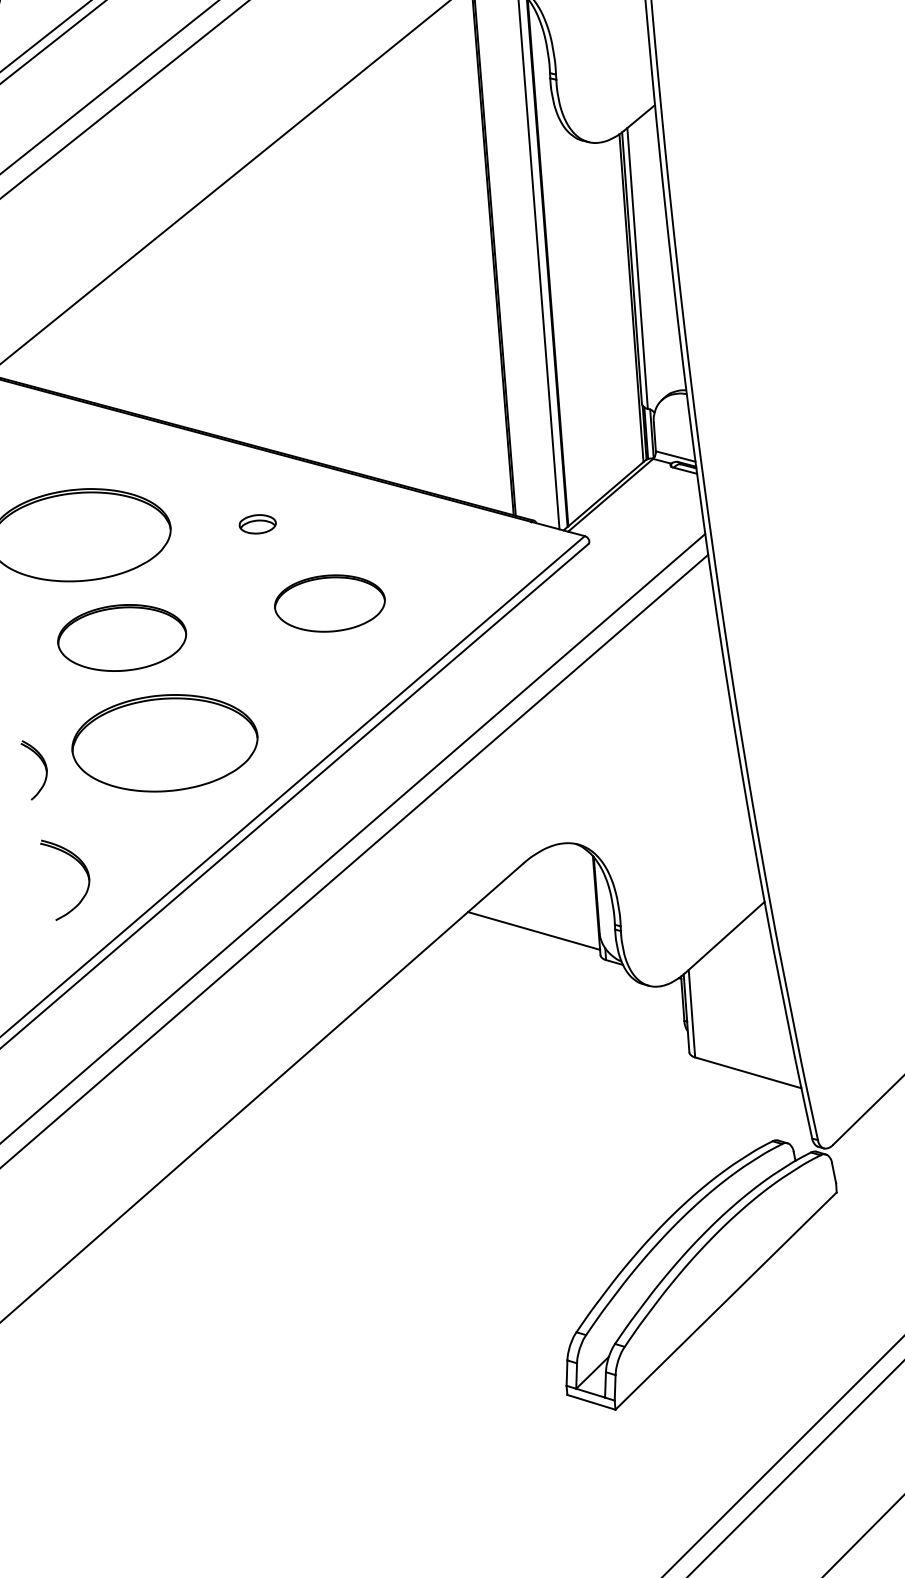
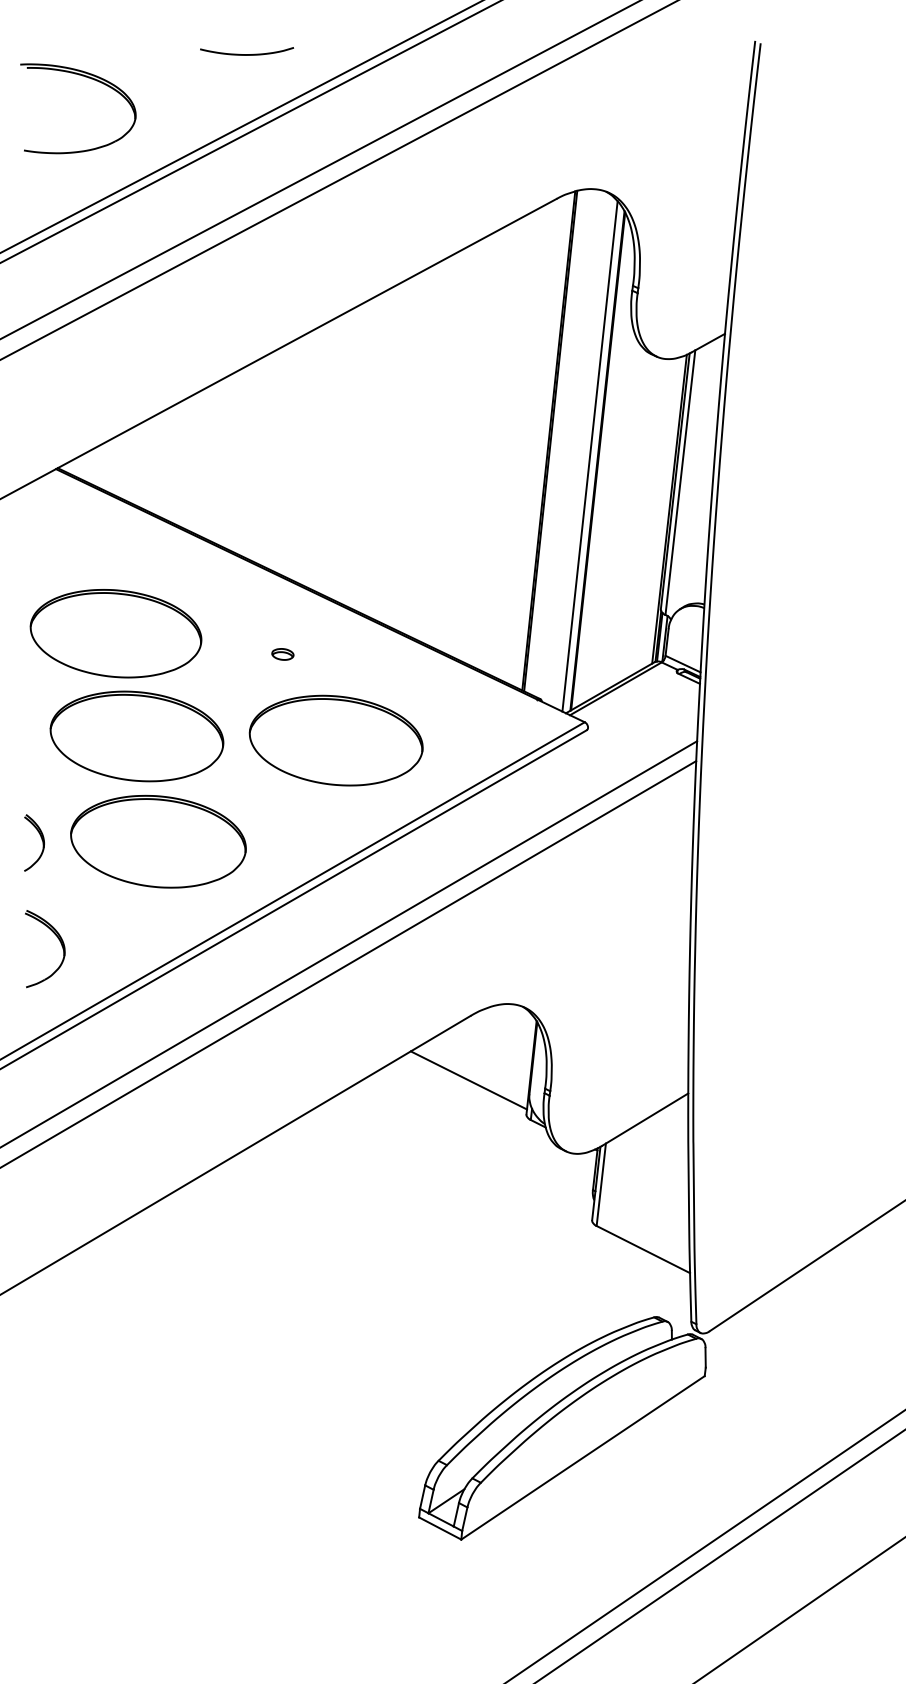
part: (257, 524) -> (282, 654), size x0.62
part: (329, 603) -> (335, 740), size x1.67
part: (121, 638) -> (136, 736), size x1.43

